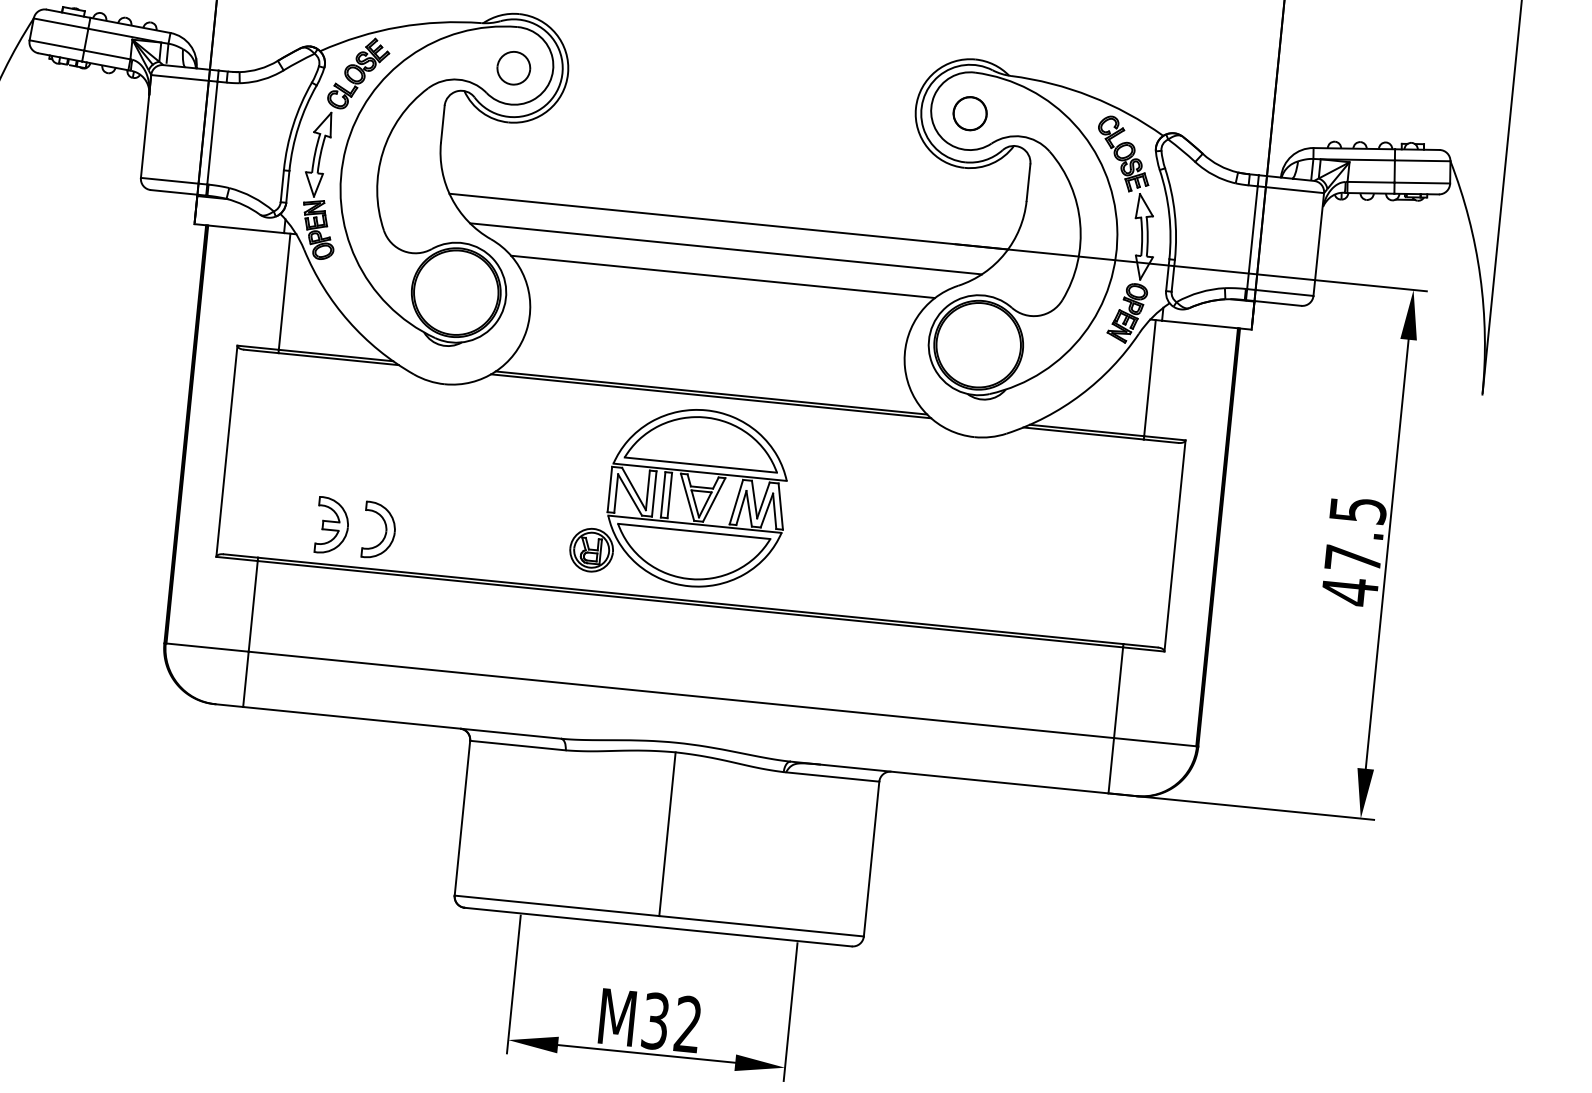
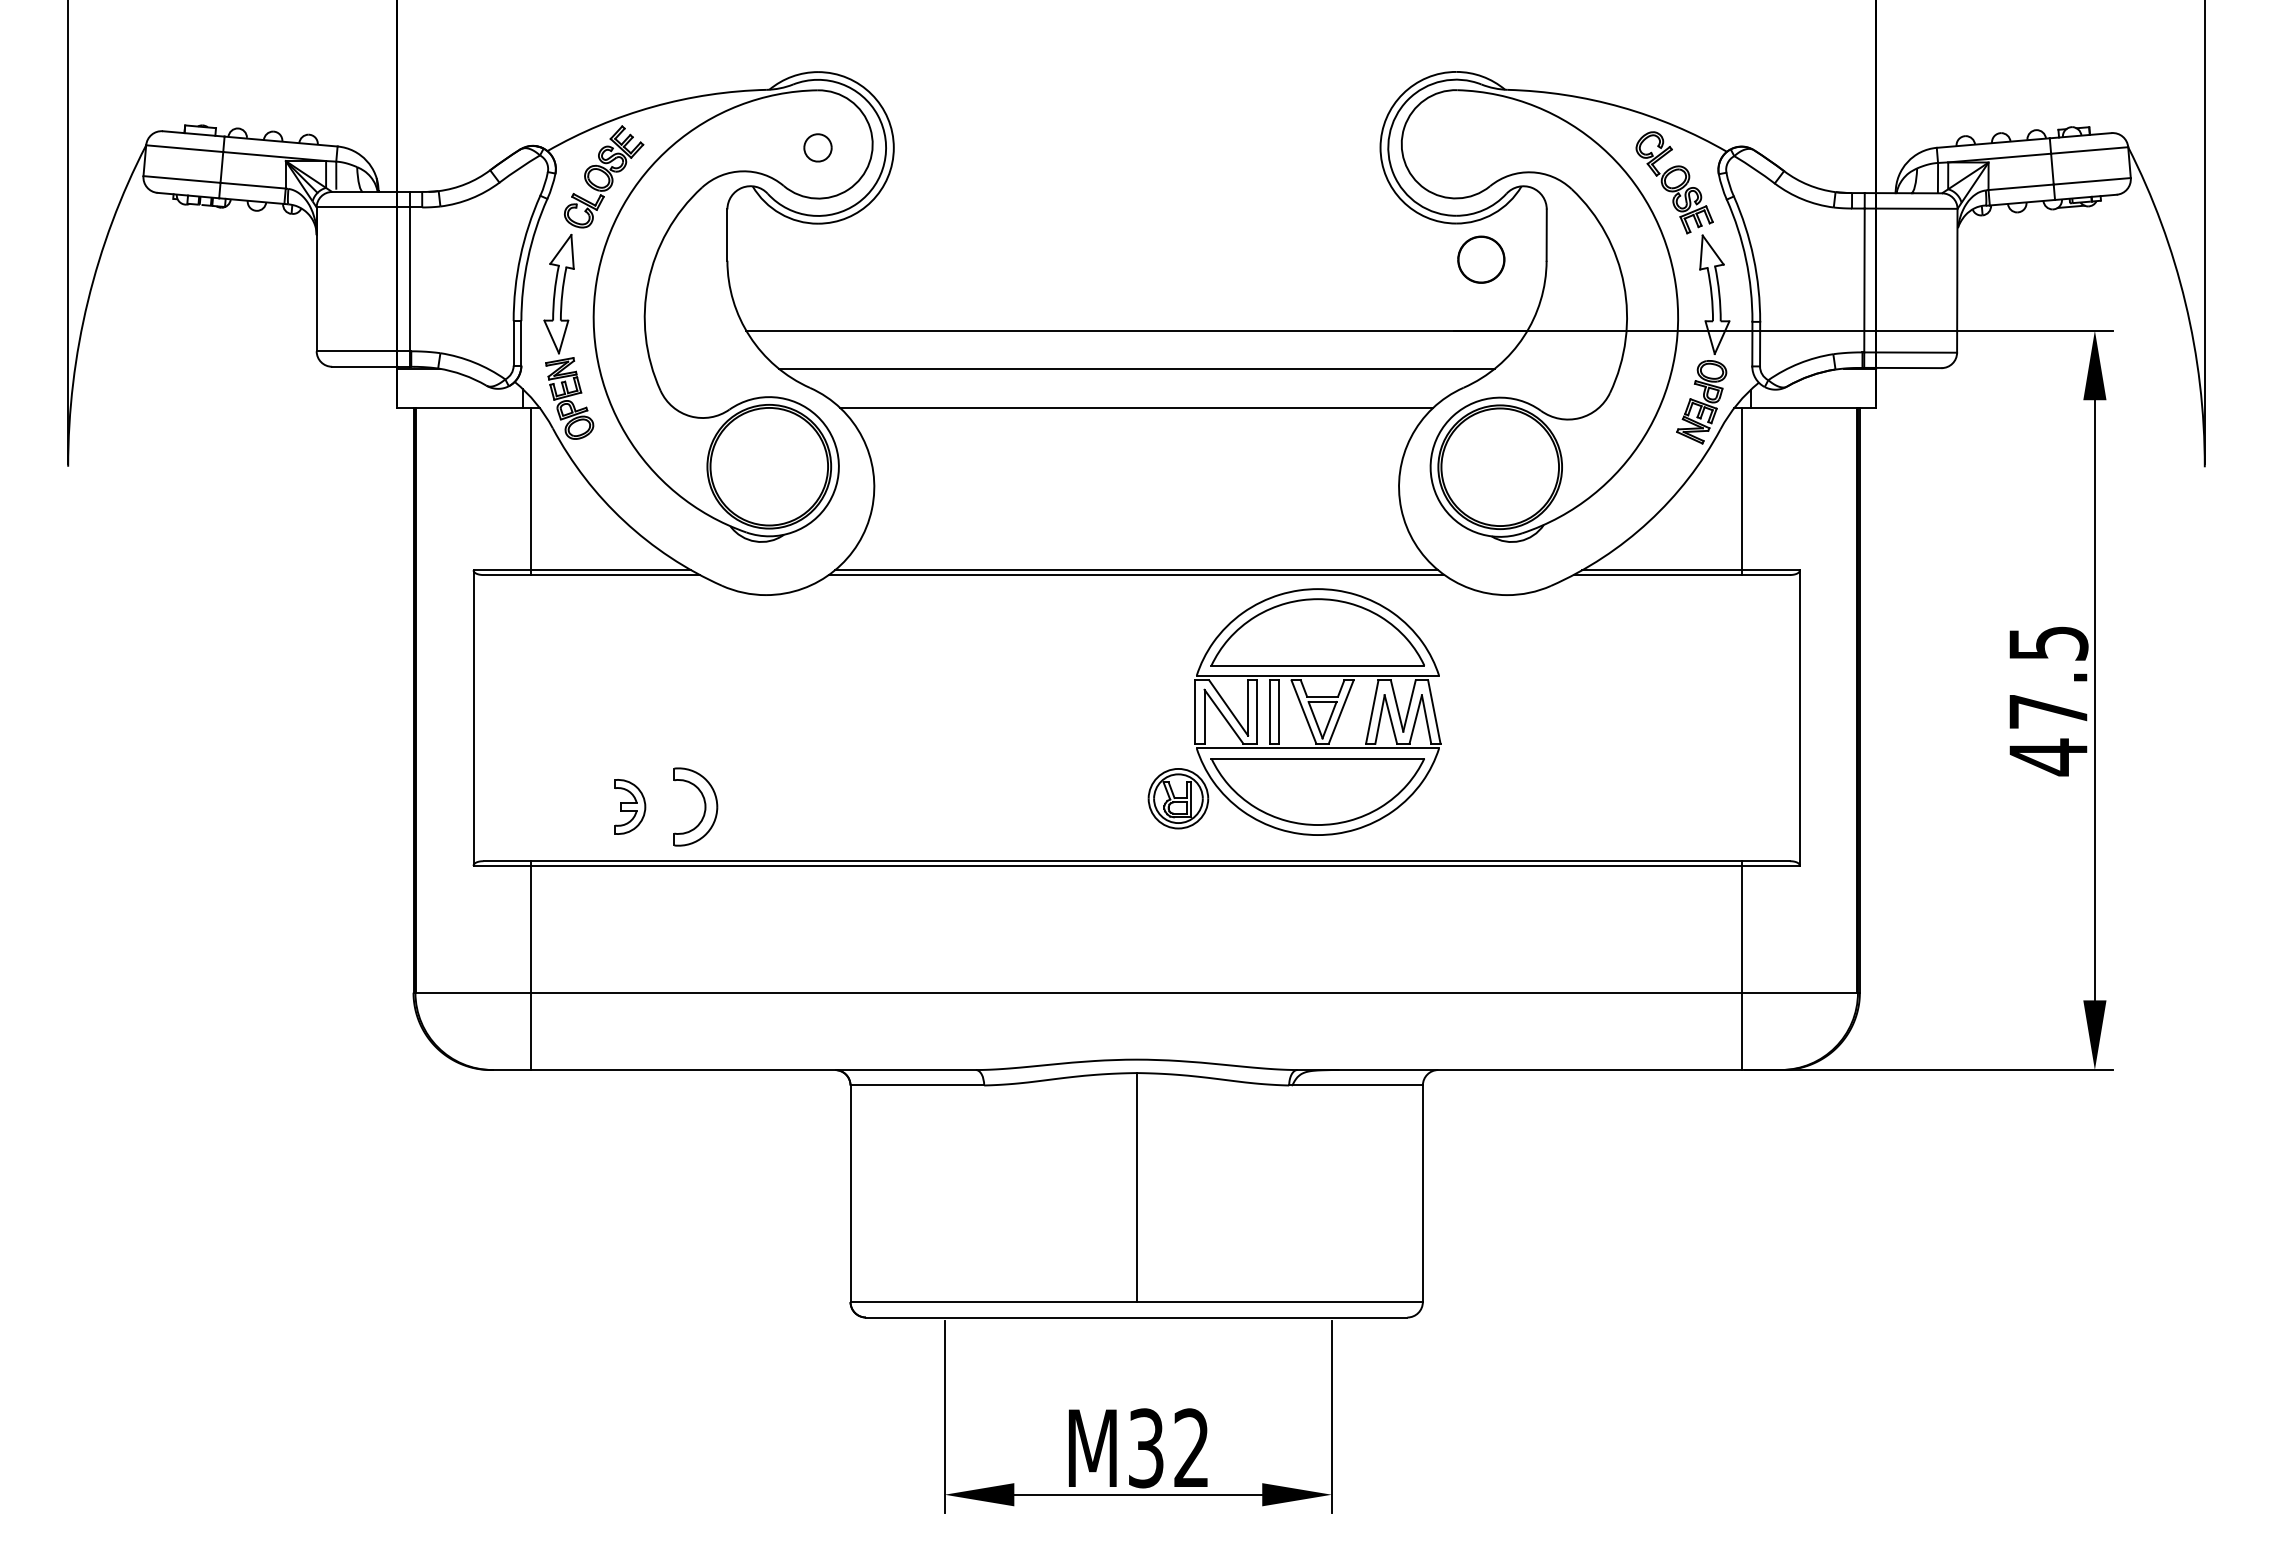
part: (513, 67) -> (817, 147), size x0.6
part: (970, 113) -> (1481, 259), moved
part: (686, 494) -> (1301, 708), moved
part: (332, 525) -> (630, 806), size x0.7

